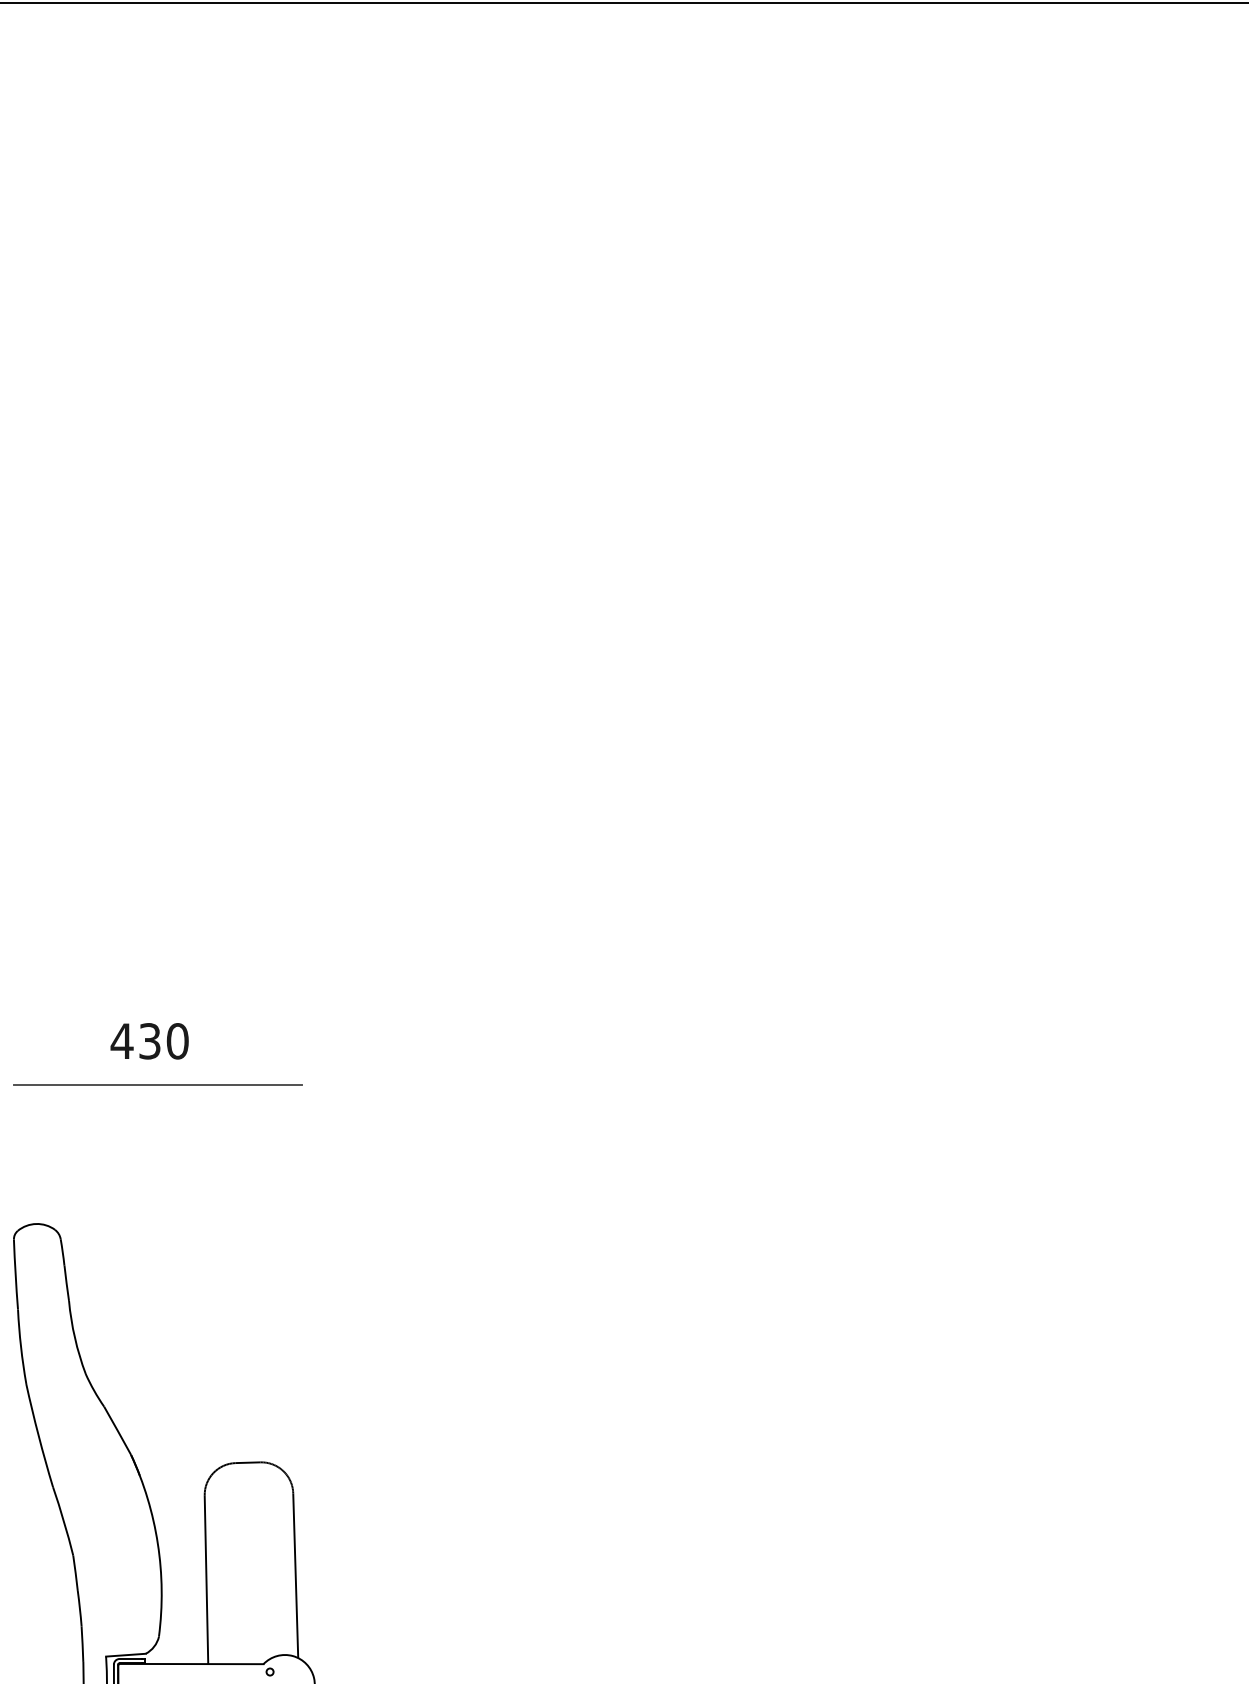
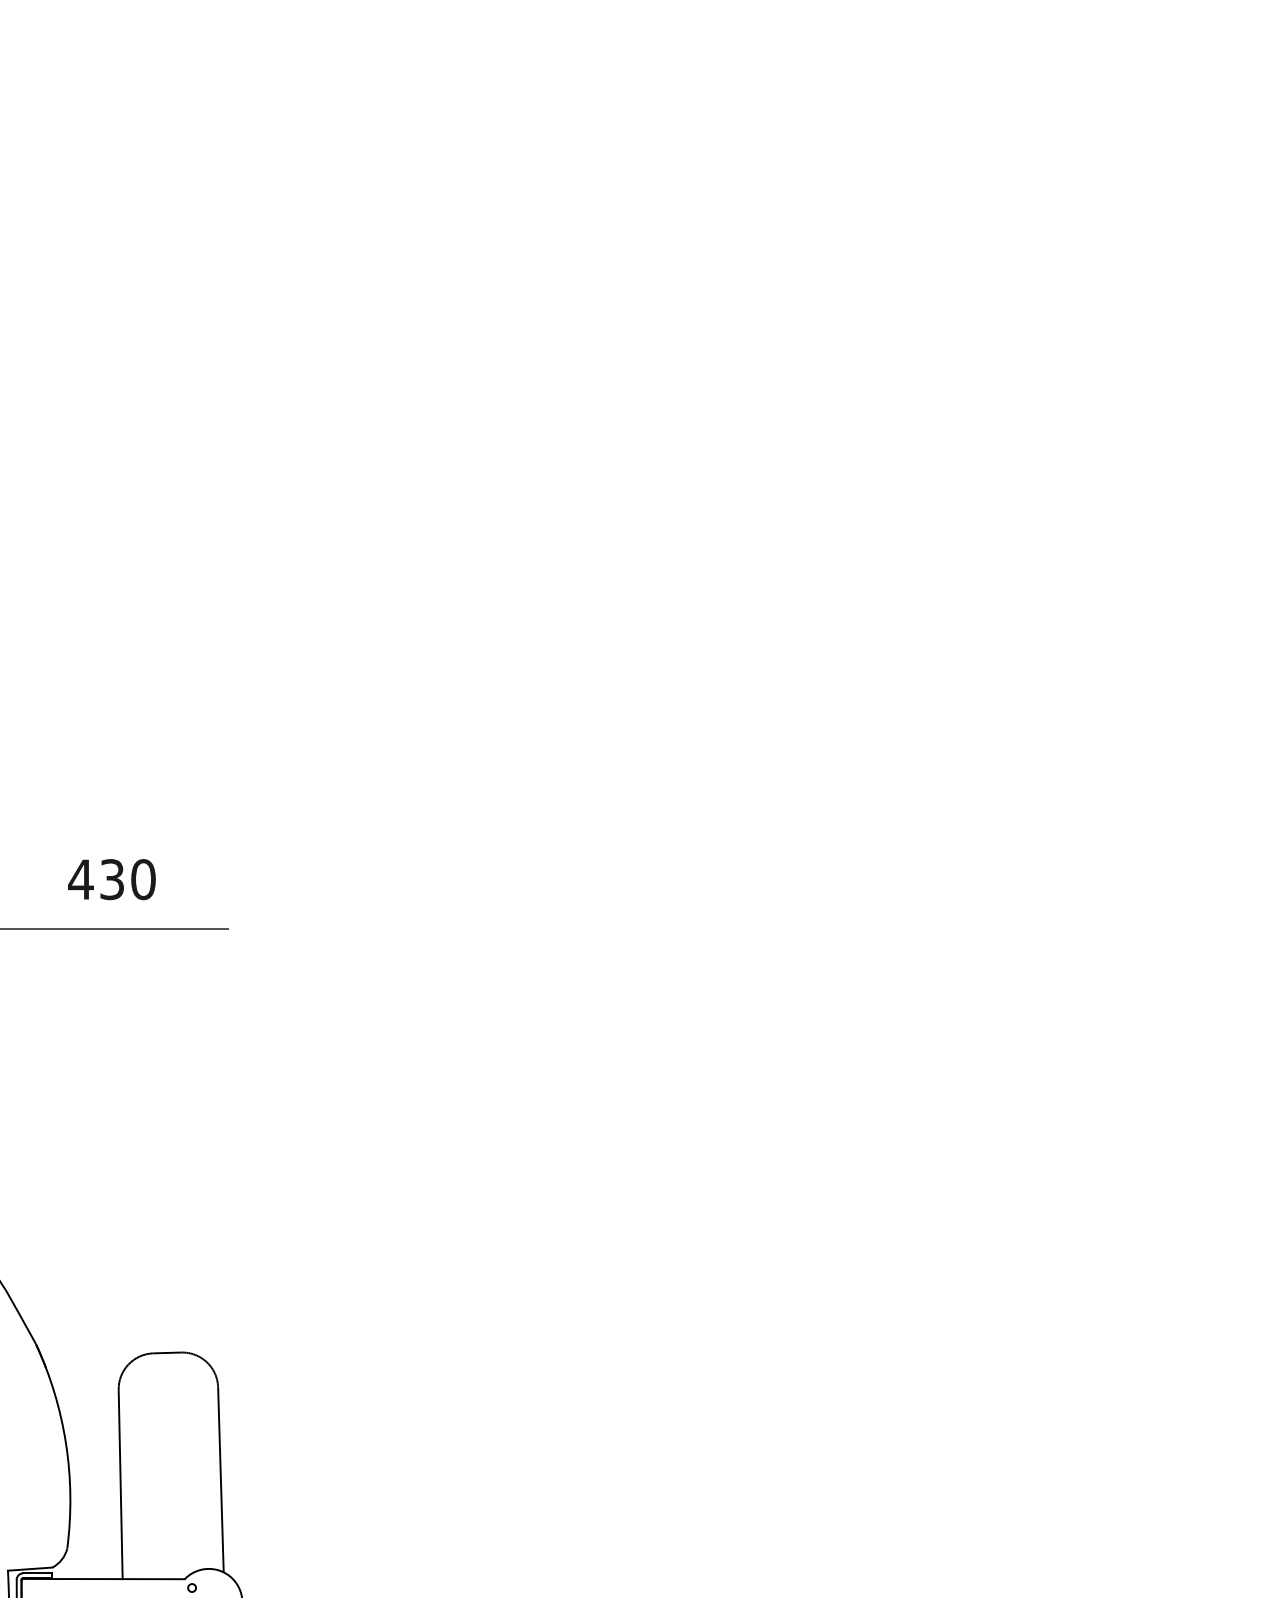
text: (149, 1041) -> (111, 879), moved

